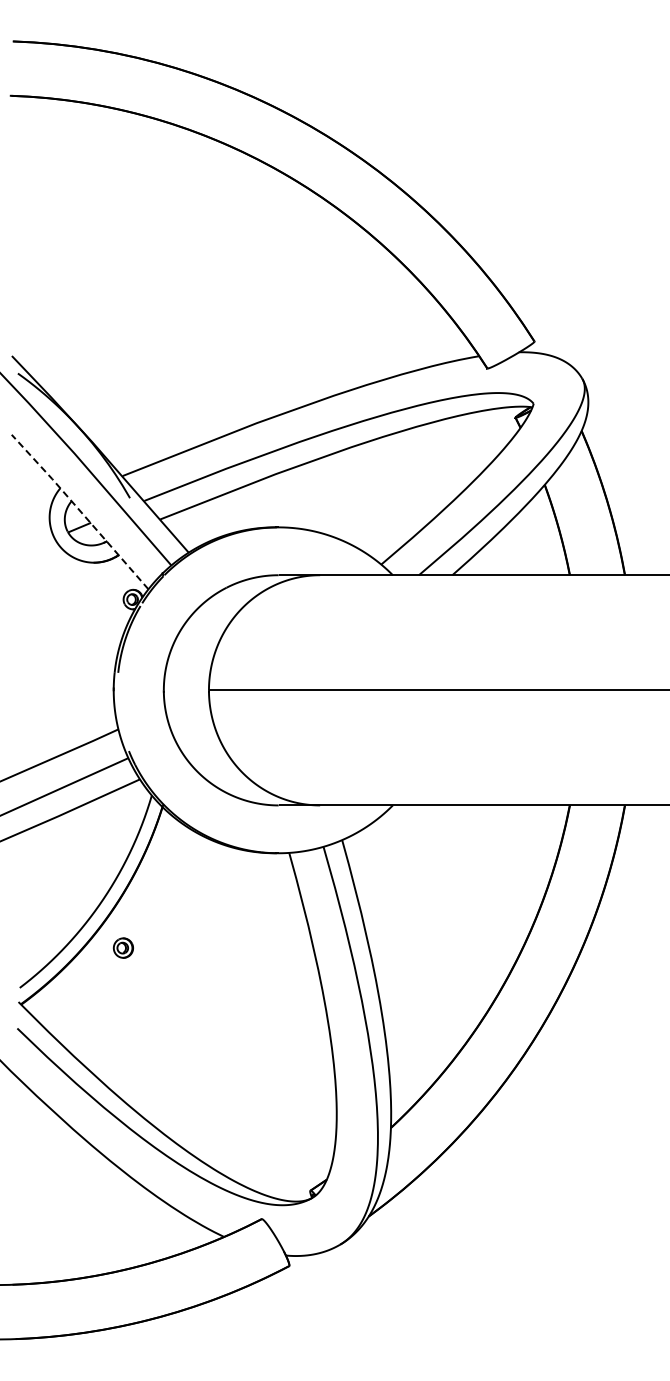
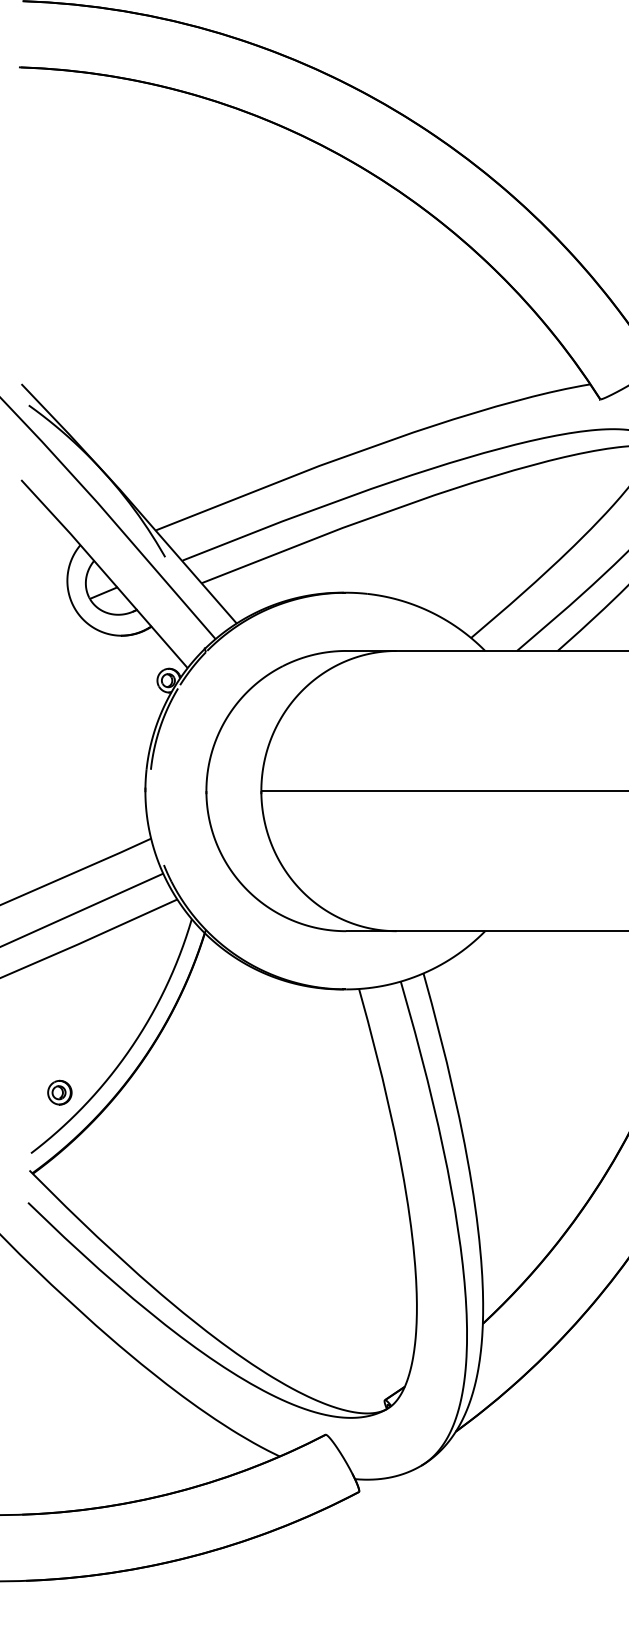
line: (79, 510) -> (103, 572), dashed -> solid
part: (122, 947) -> (58, 1091), moved

